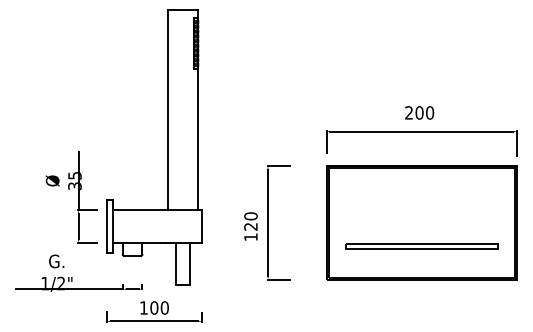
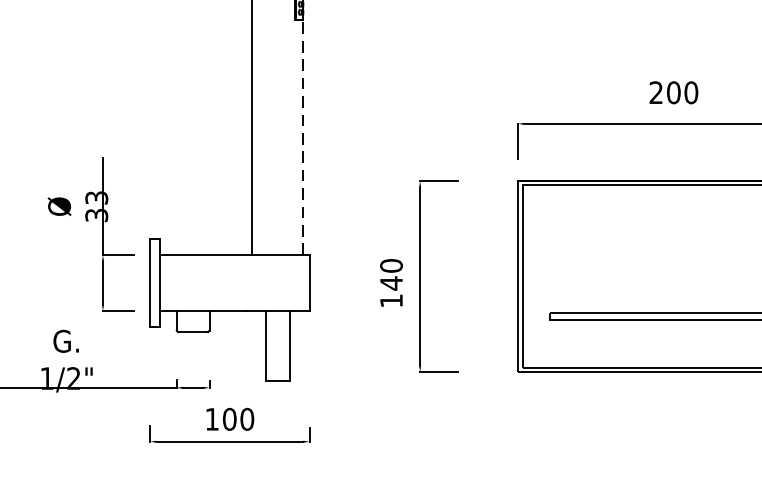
line: (198, 139) -> (303, 137), solid -> dashed
text: (74, 175) -> (96, 197), 35 -> 33
text: (250, 226) -> (390, 282), 120 -> 140

